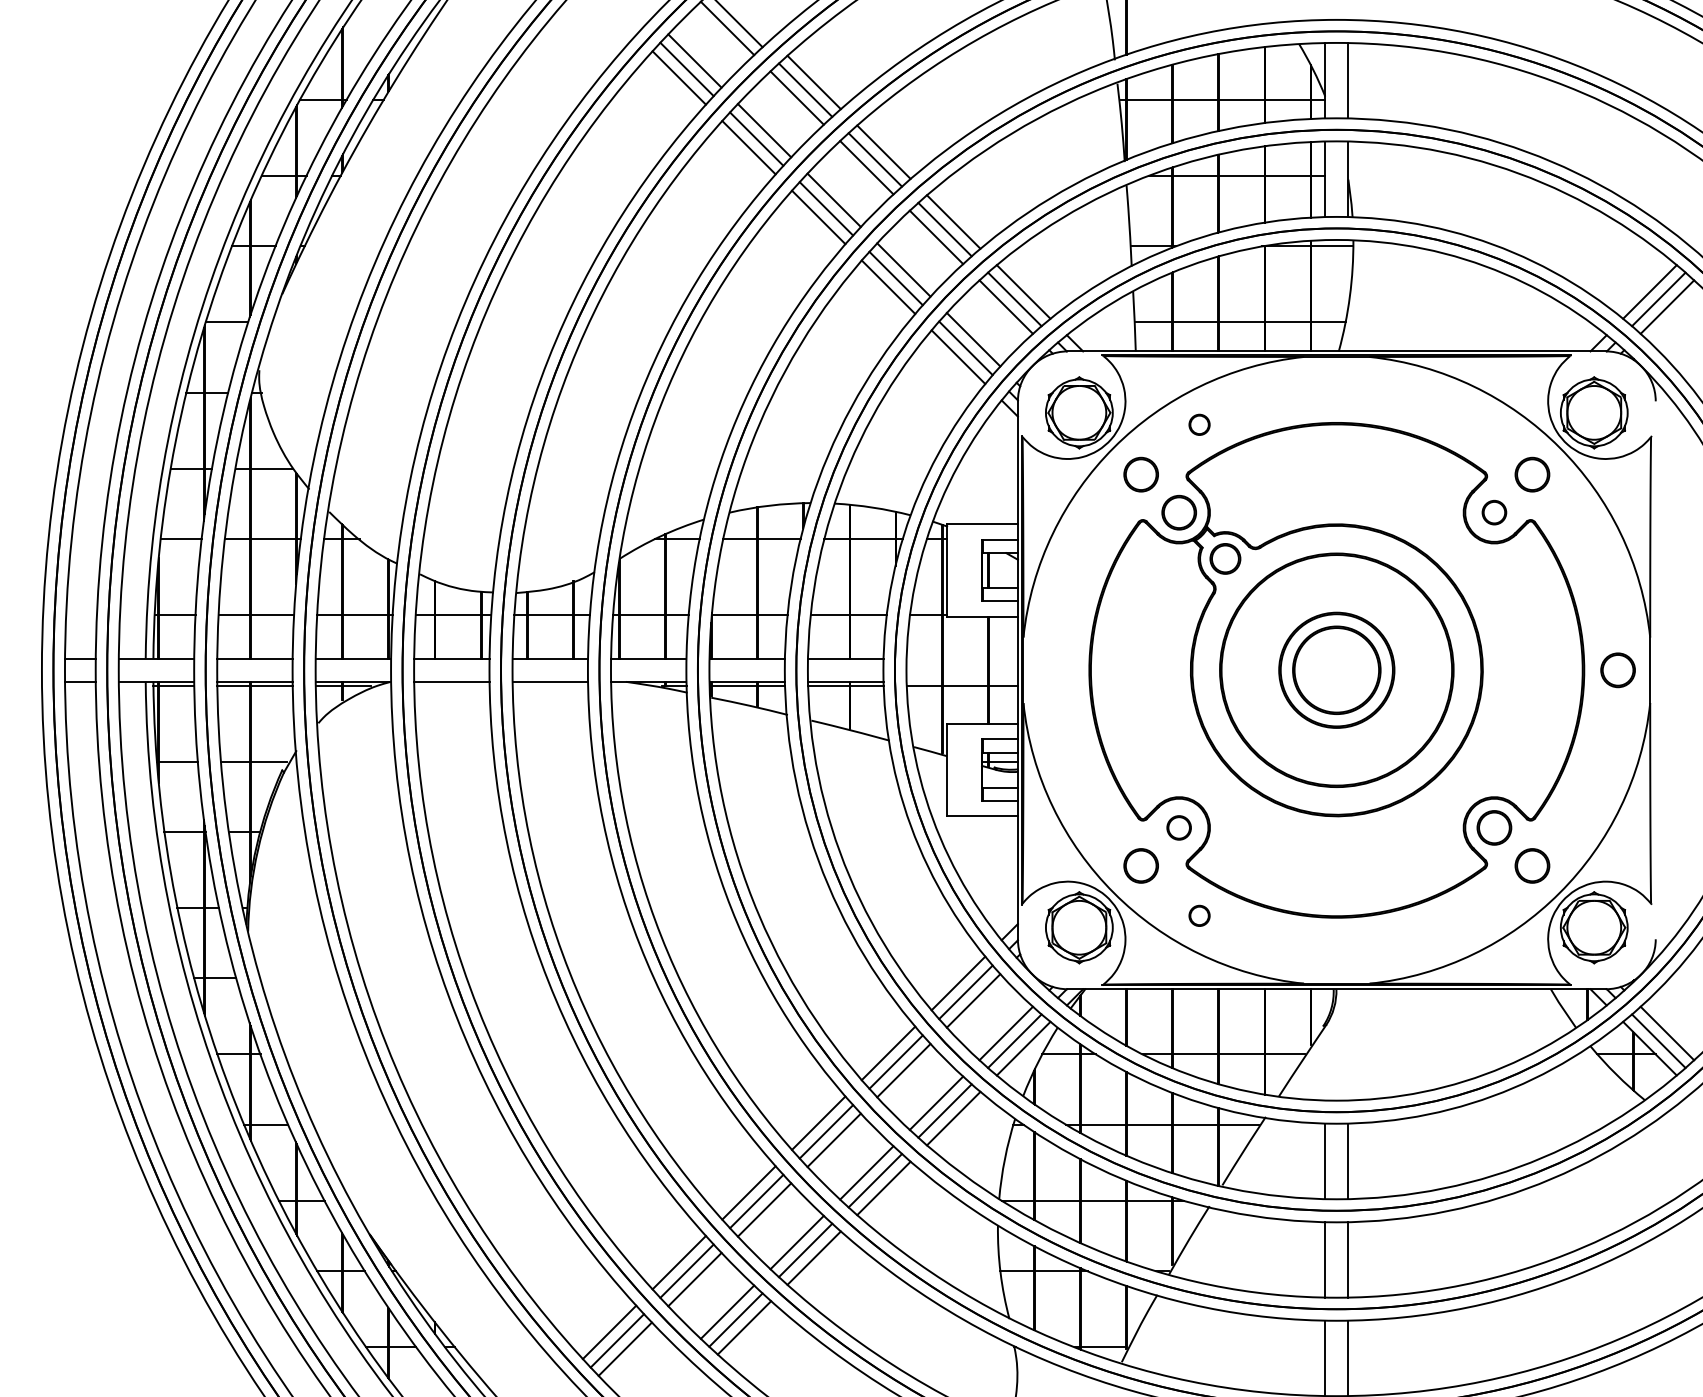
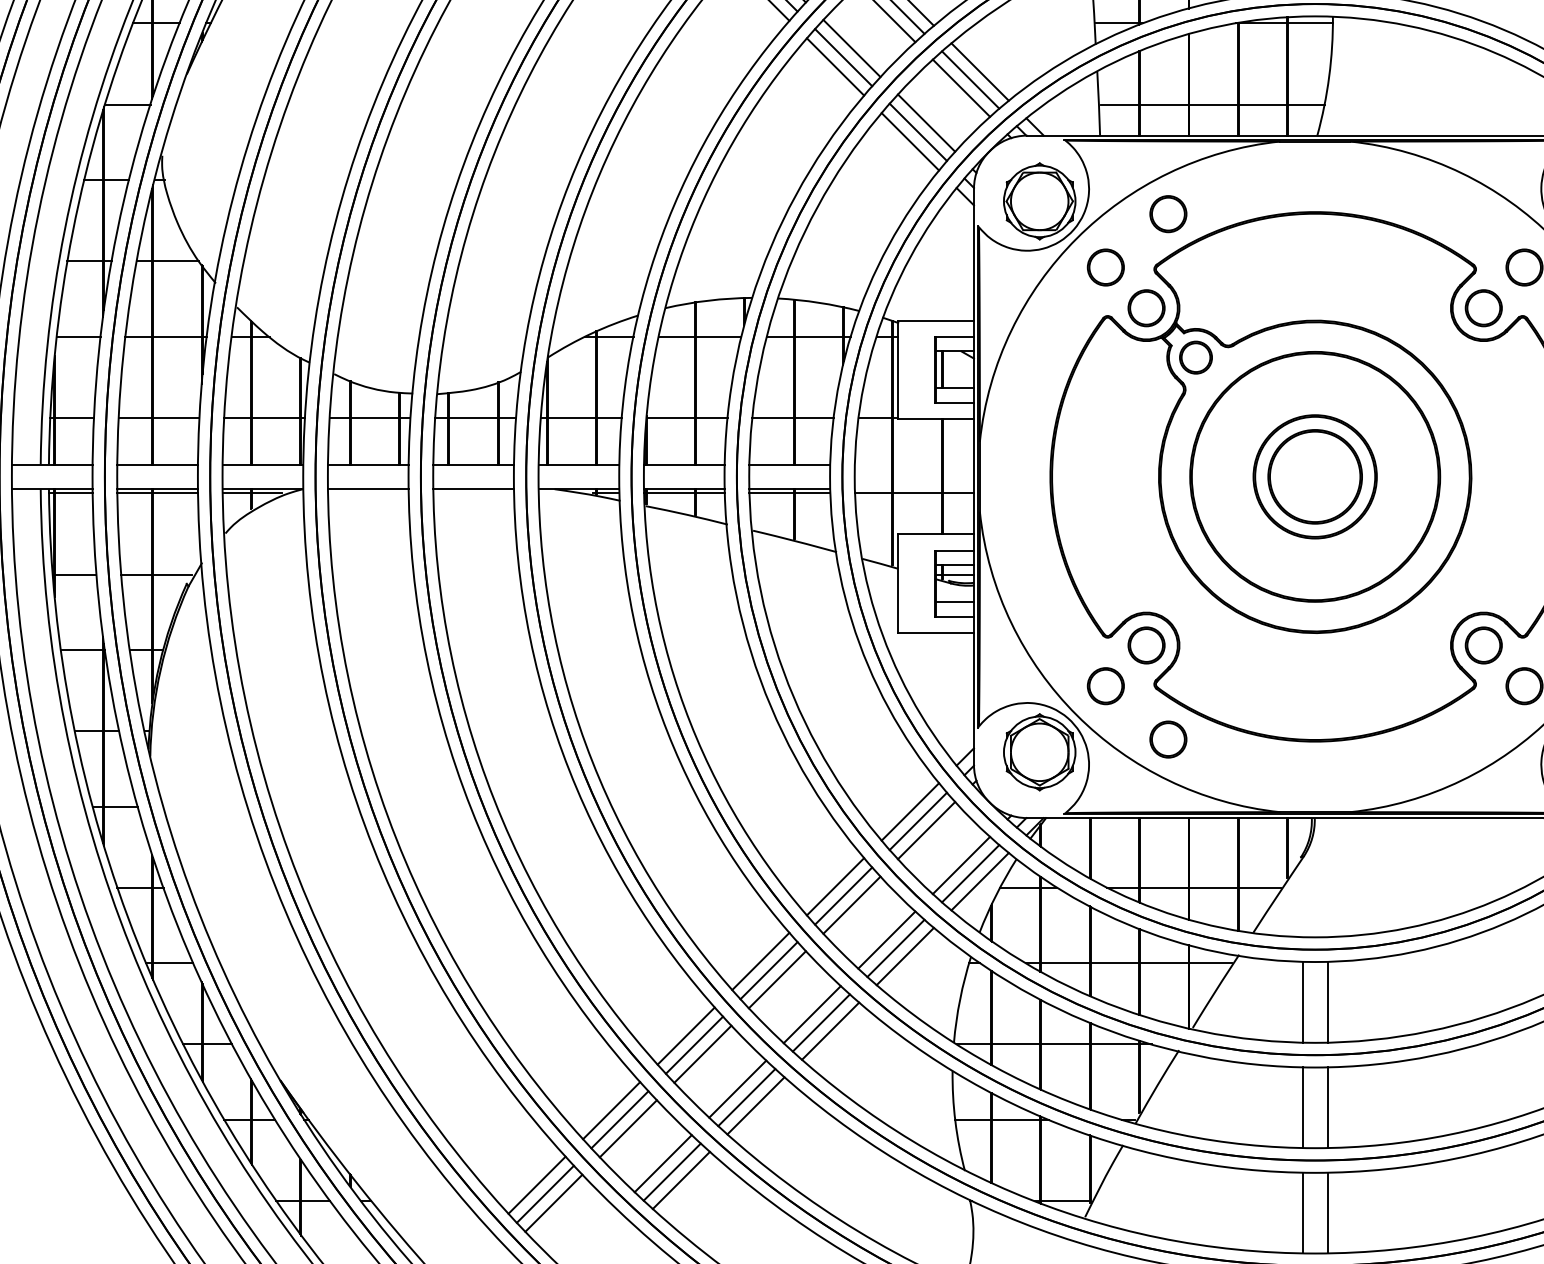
part: (1199, 424) -> (1168, 213), size x1.67
part: (1494, 512) -> (1483, 307), size x1.43
part: (1178, 827) -> (1145, 645), size x1.43
part: (1199, 915) -> (1168, 739), size x1.67

